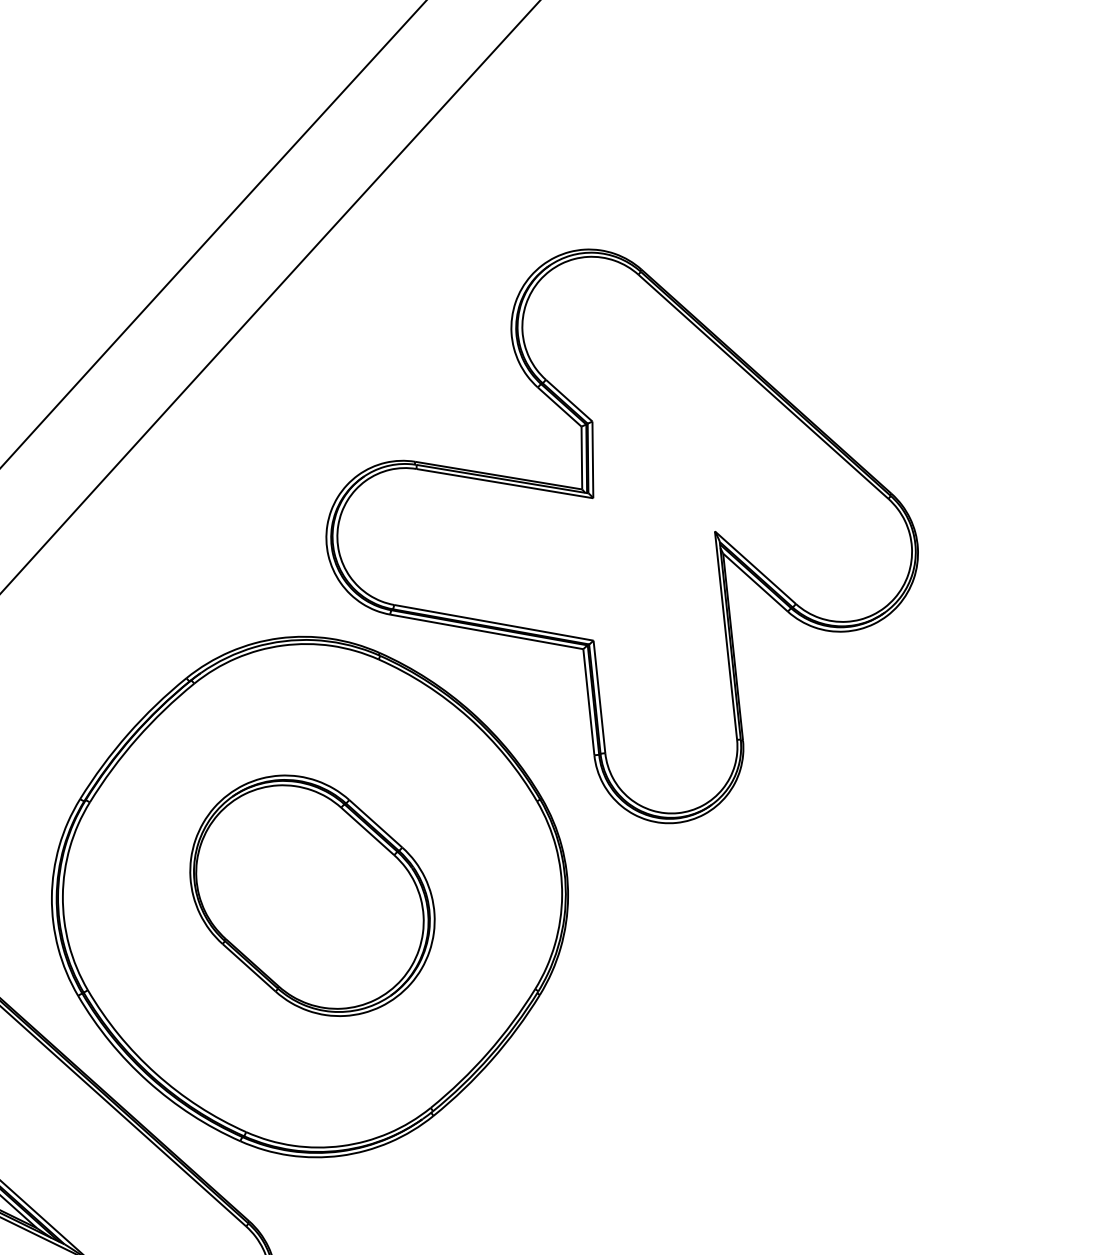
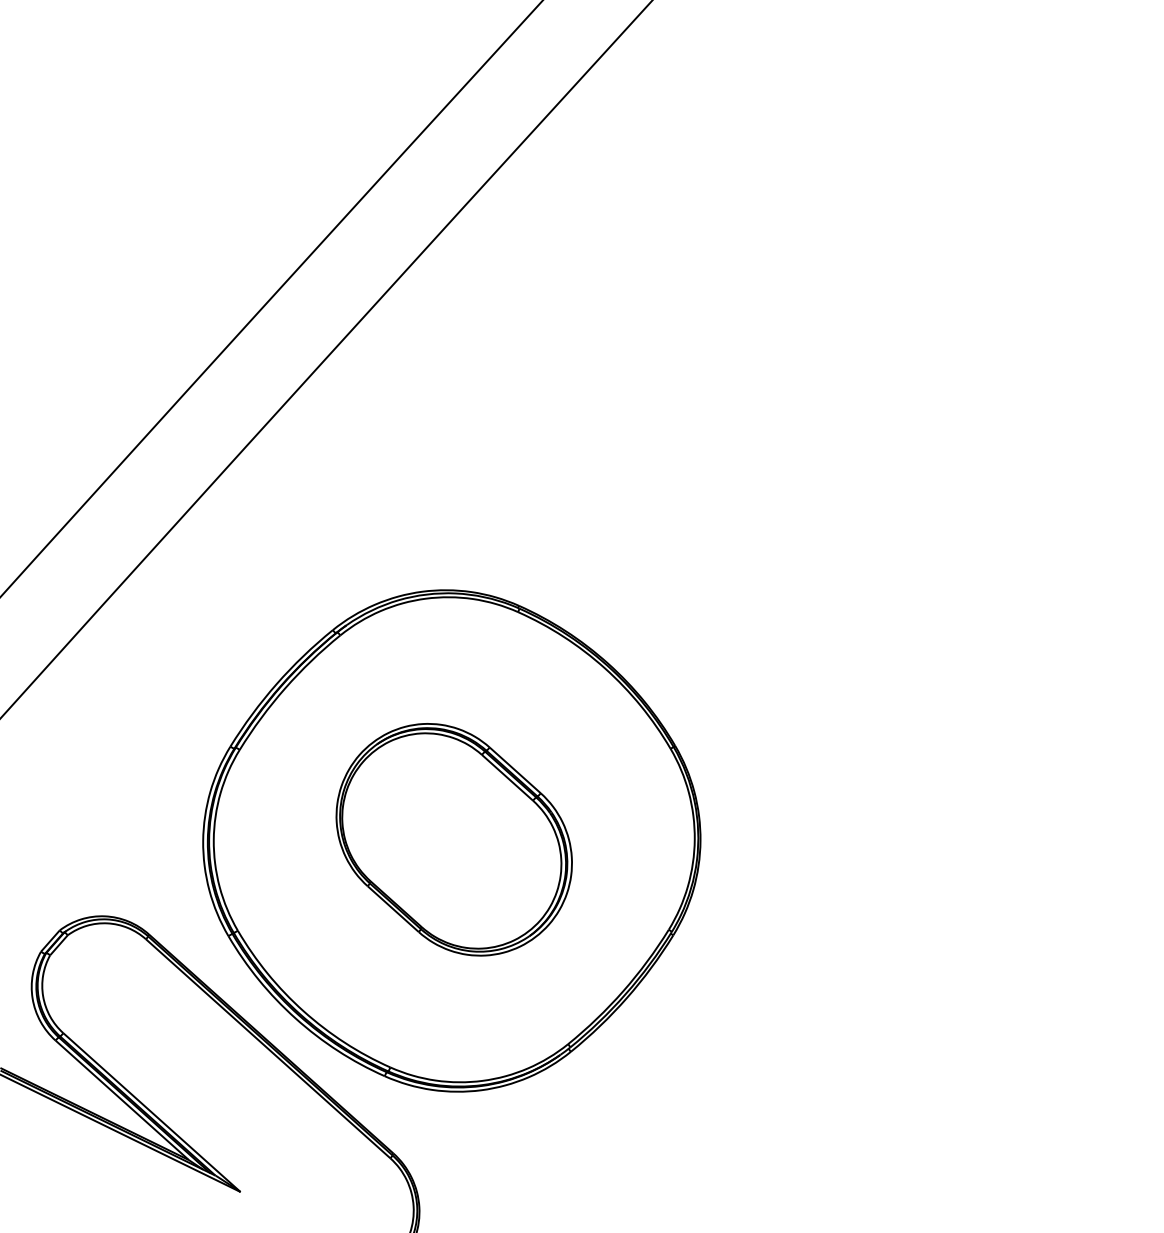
part: (622, 536) -> (752, 493), removed

